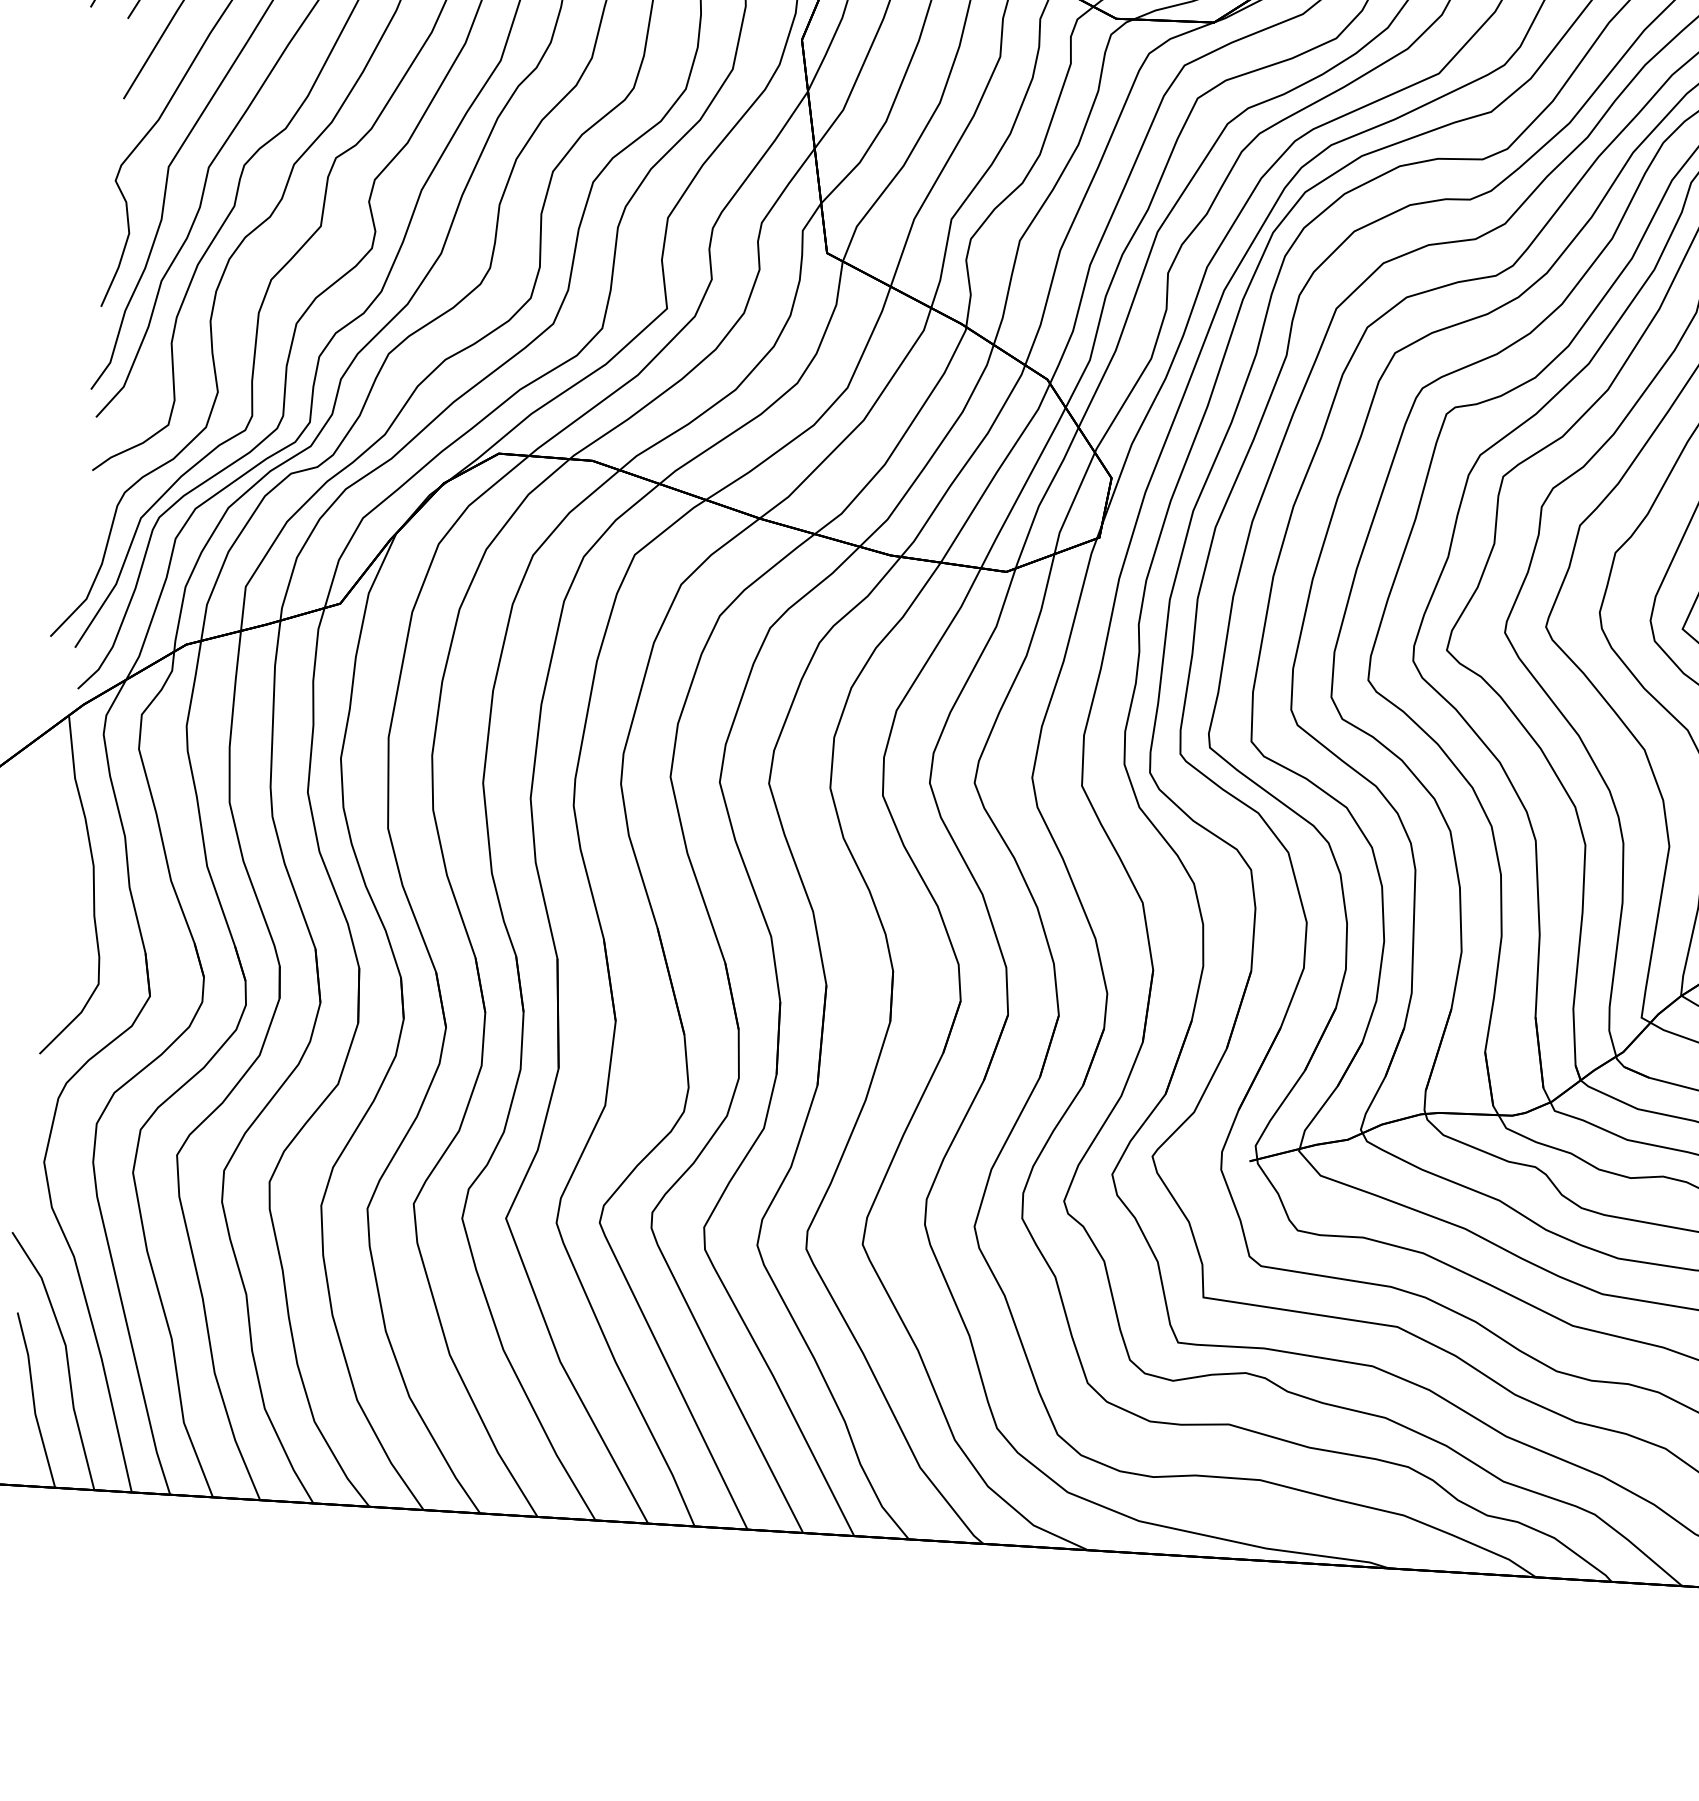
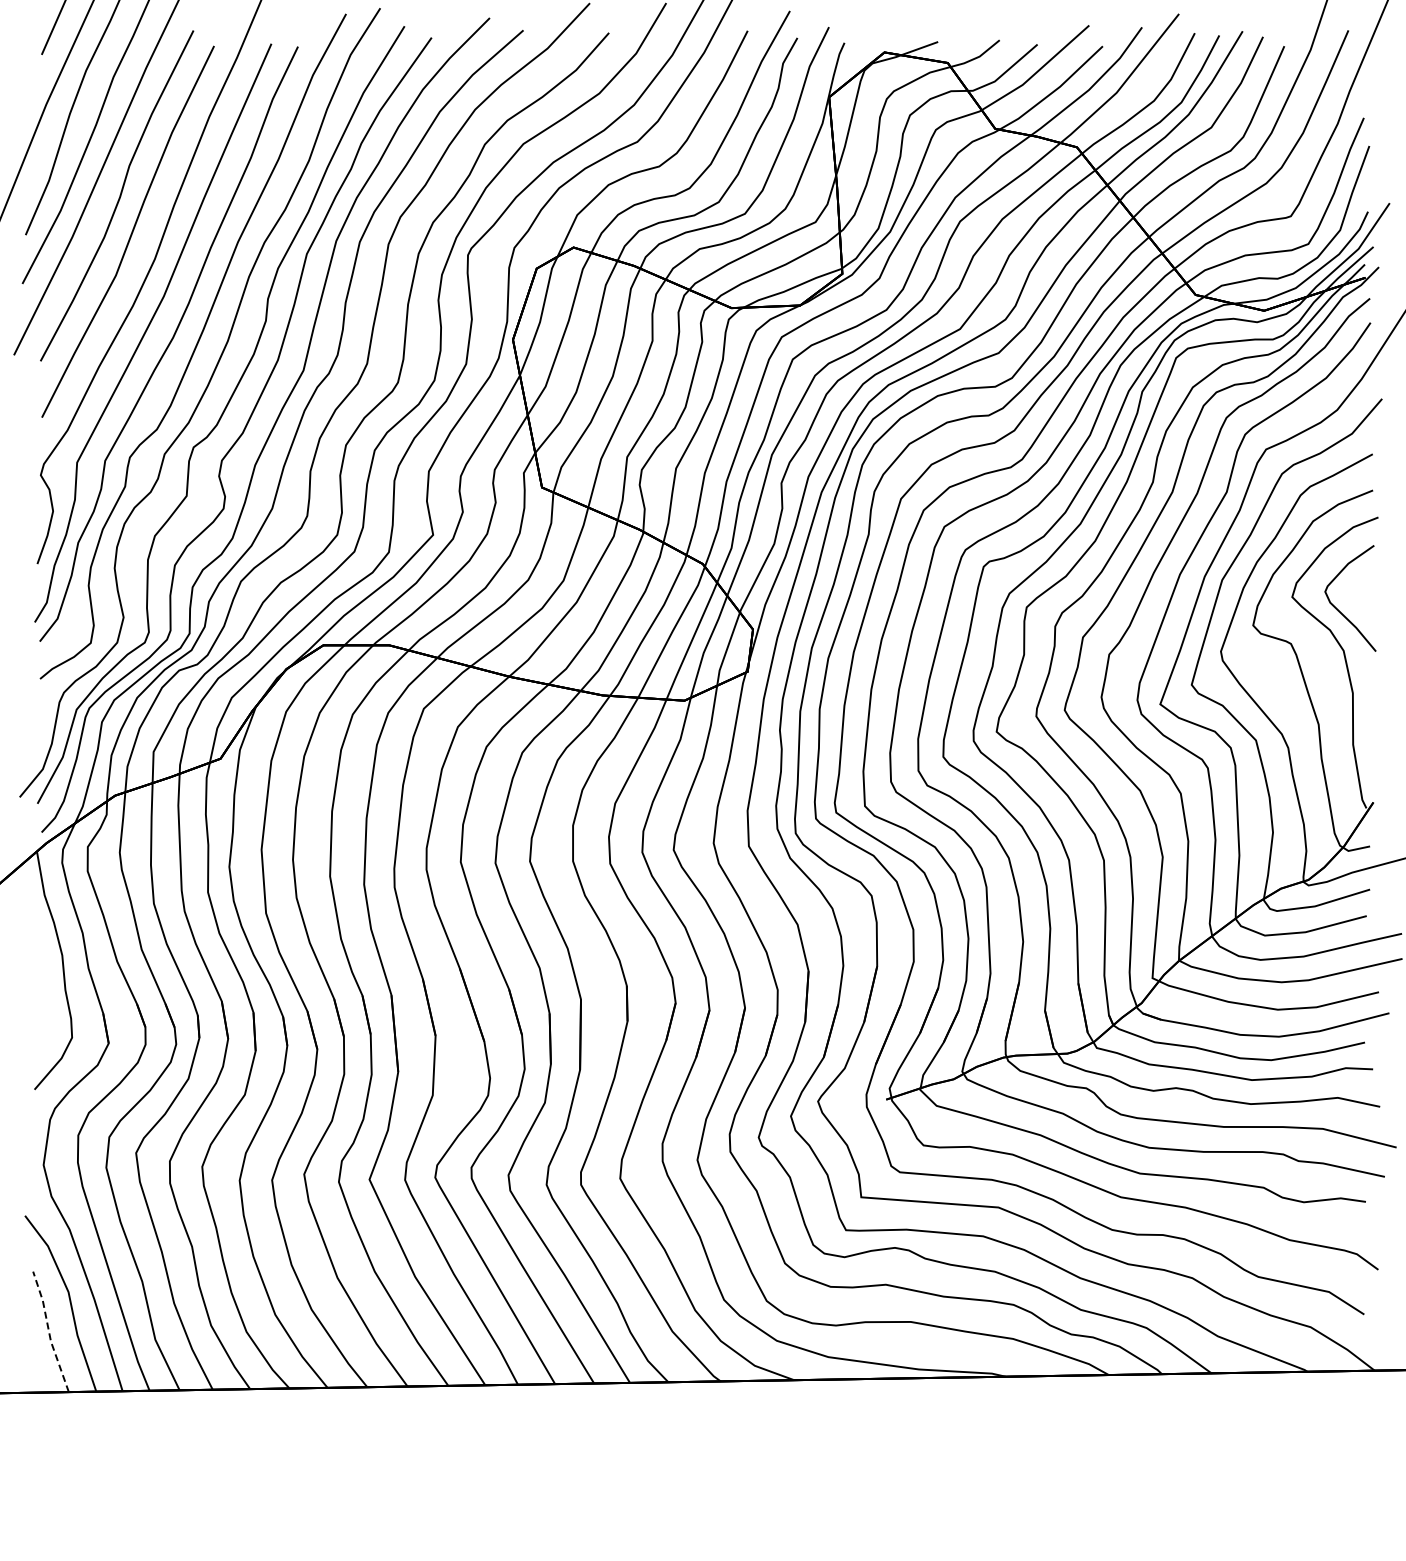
line: (34, 1399) -> (49, 1331), solid -> dashed

